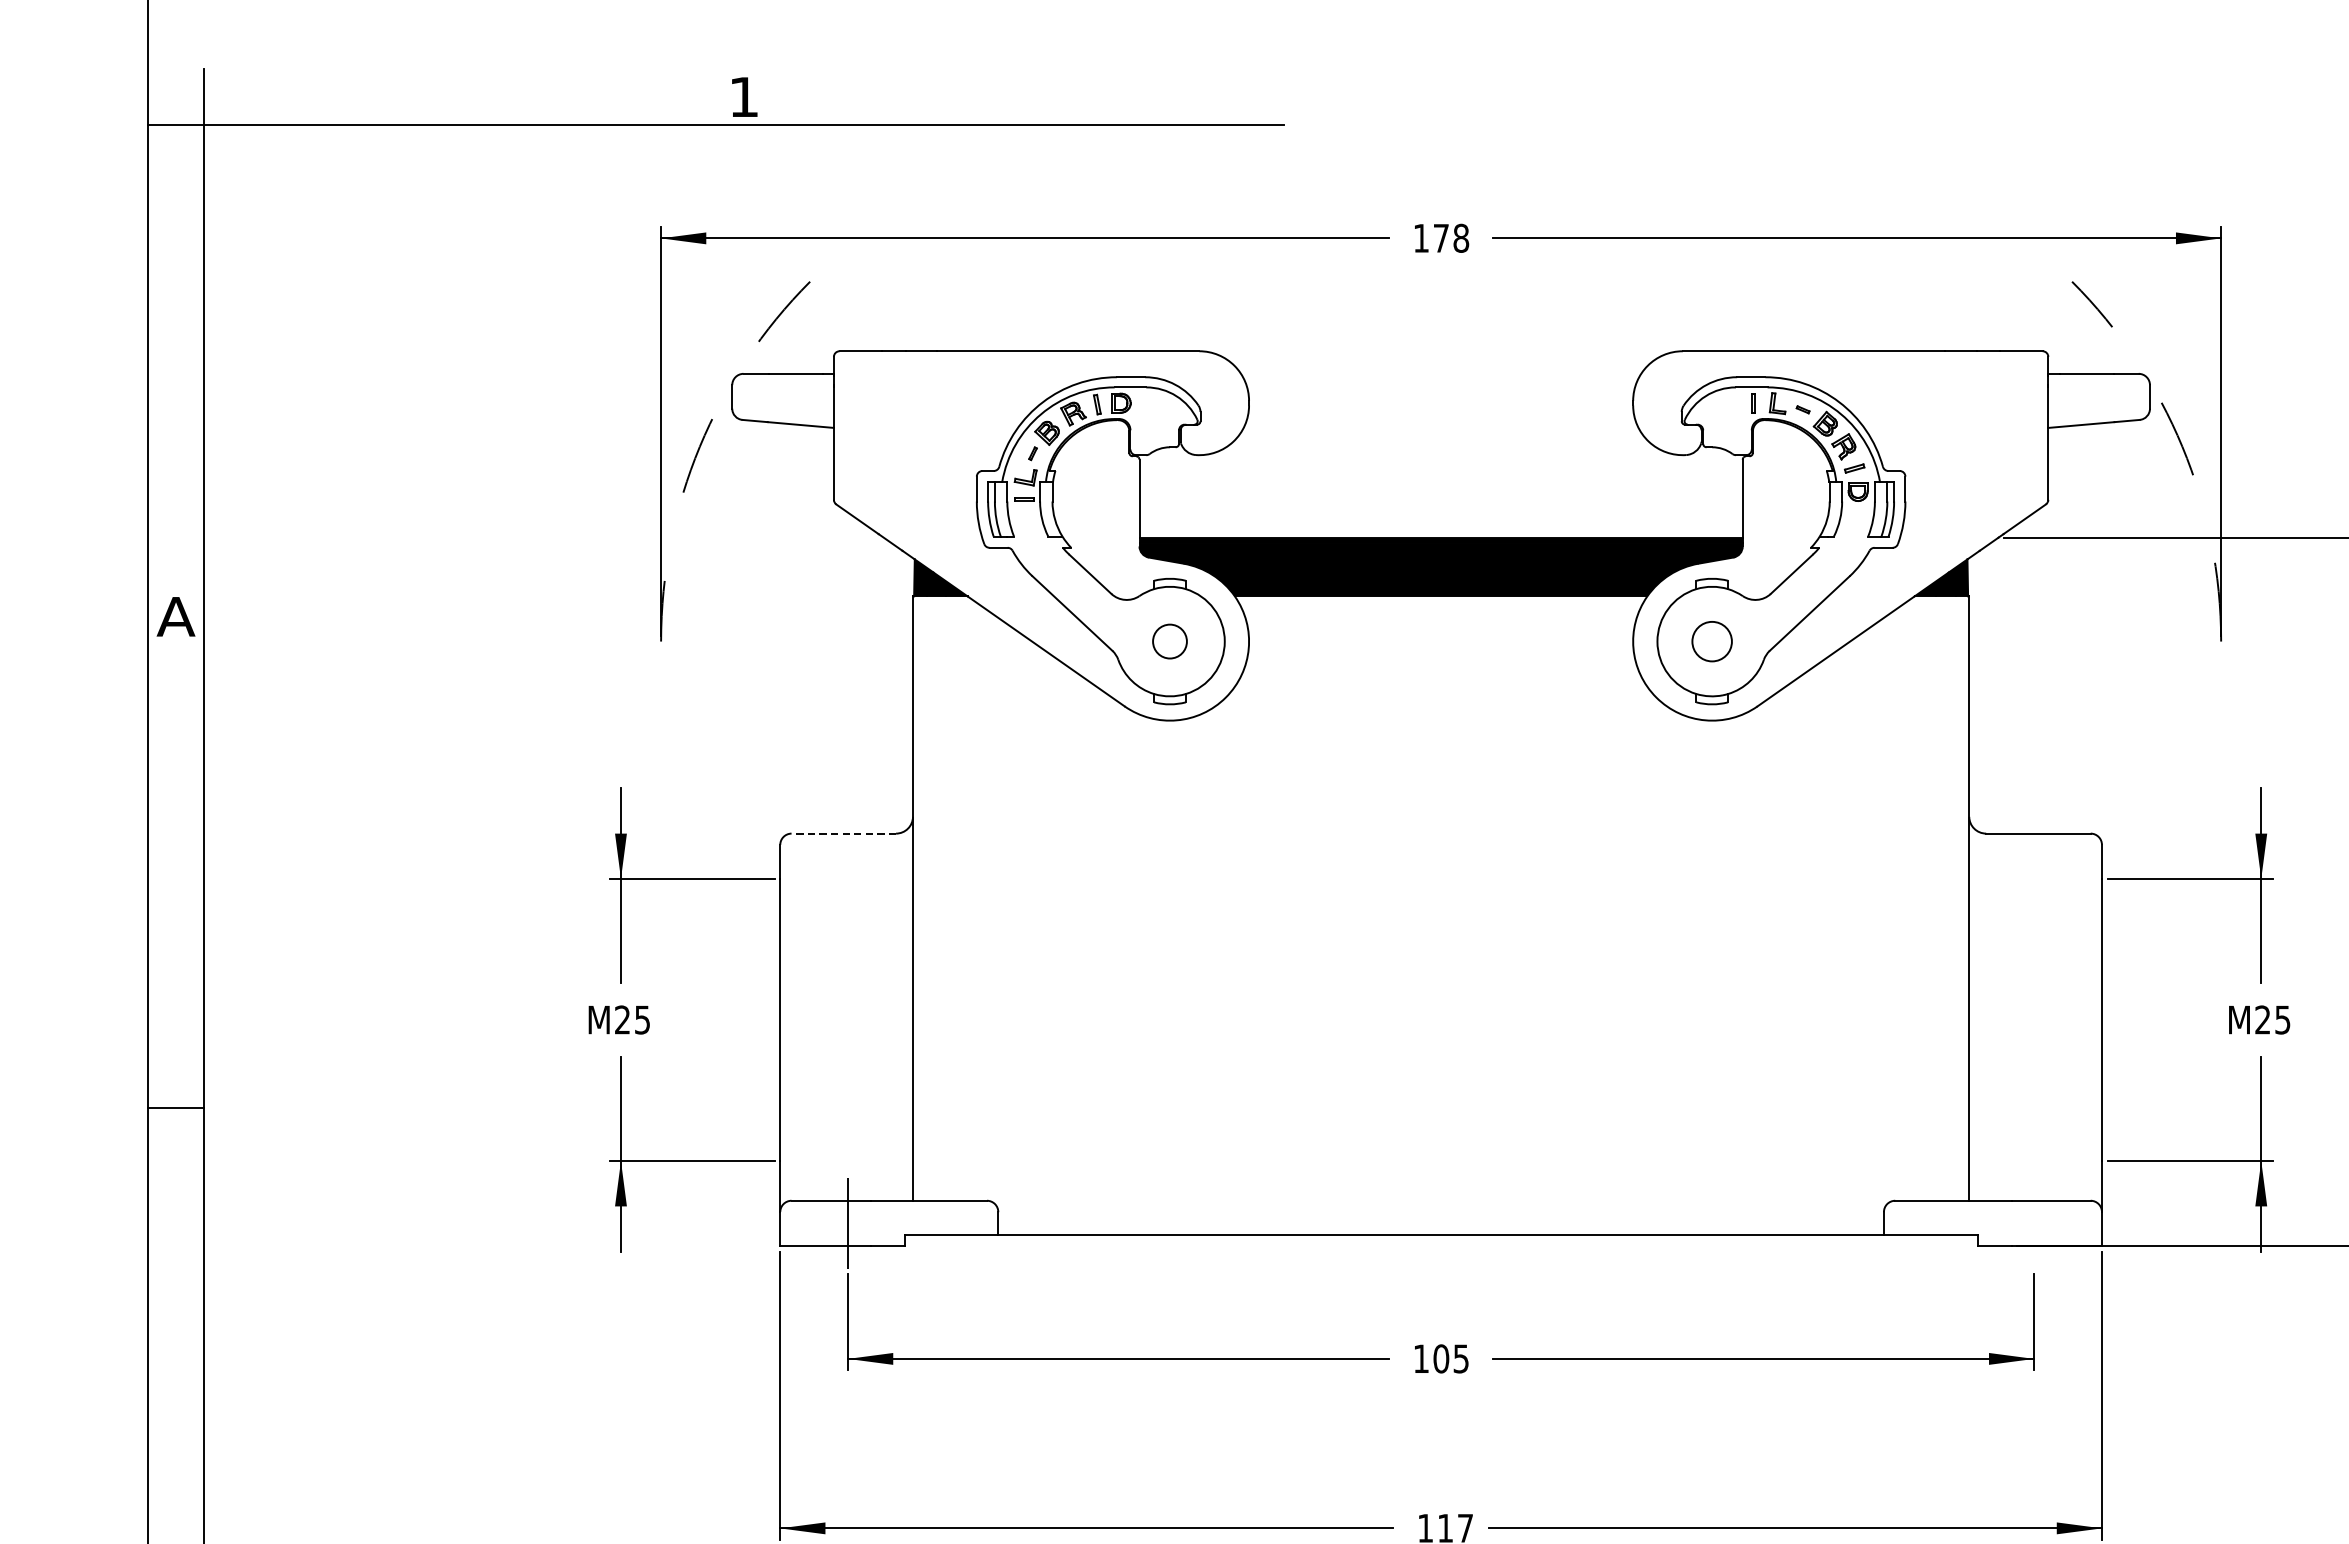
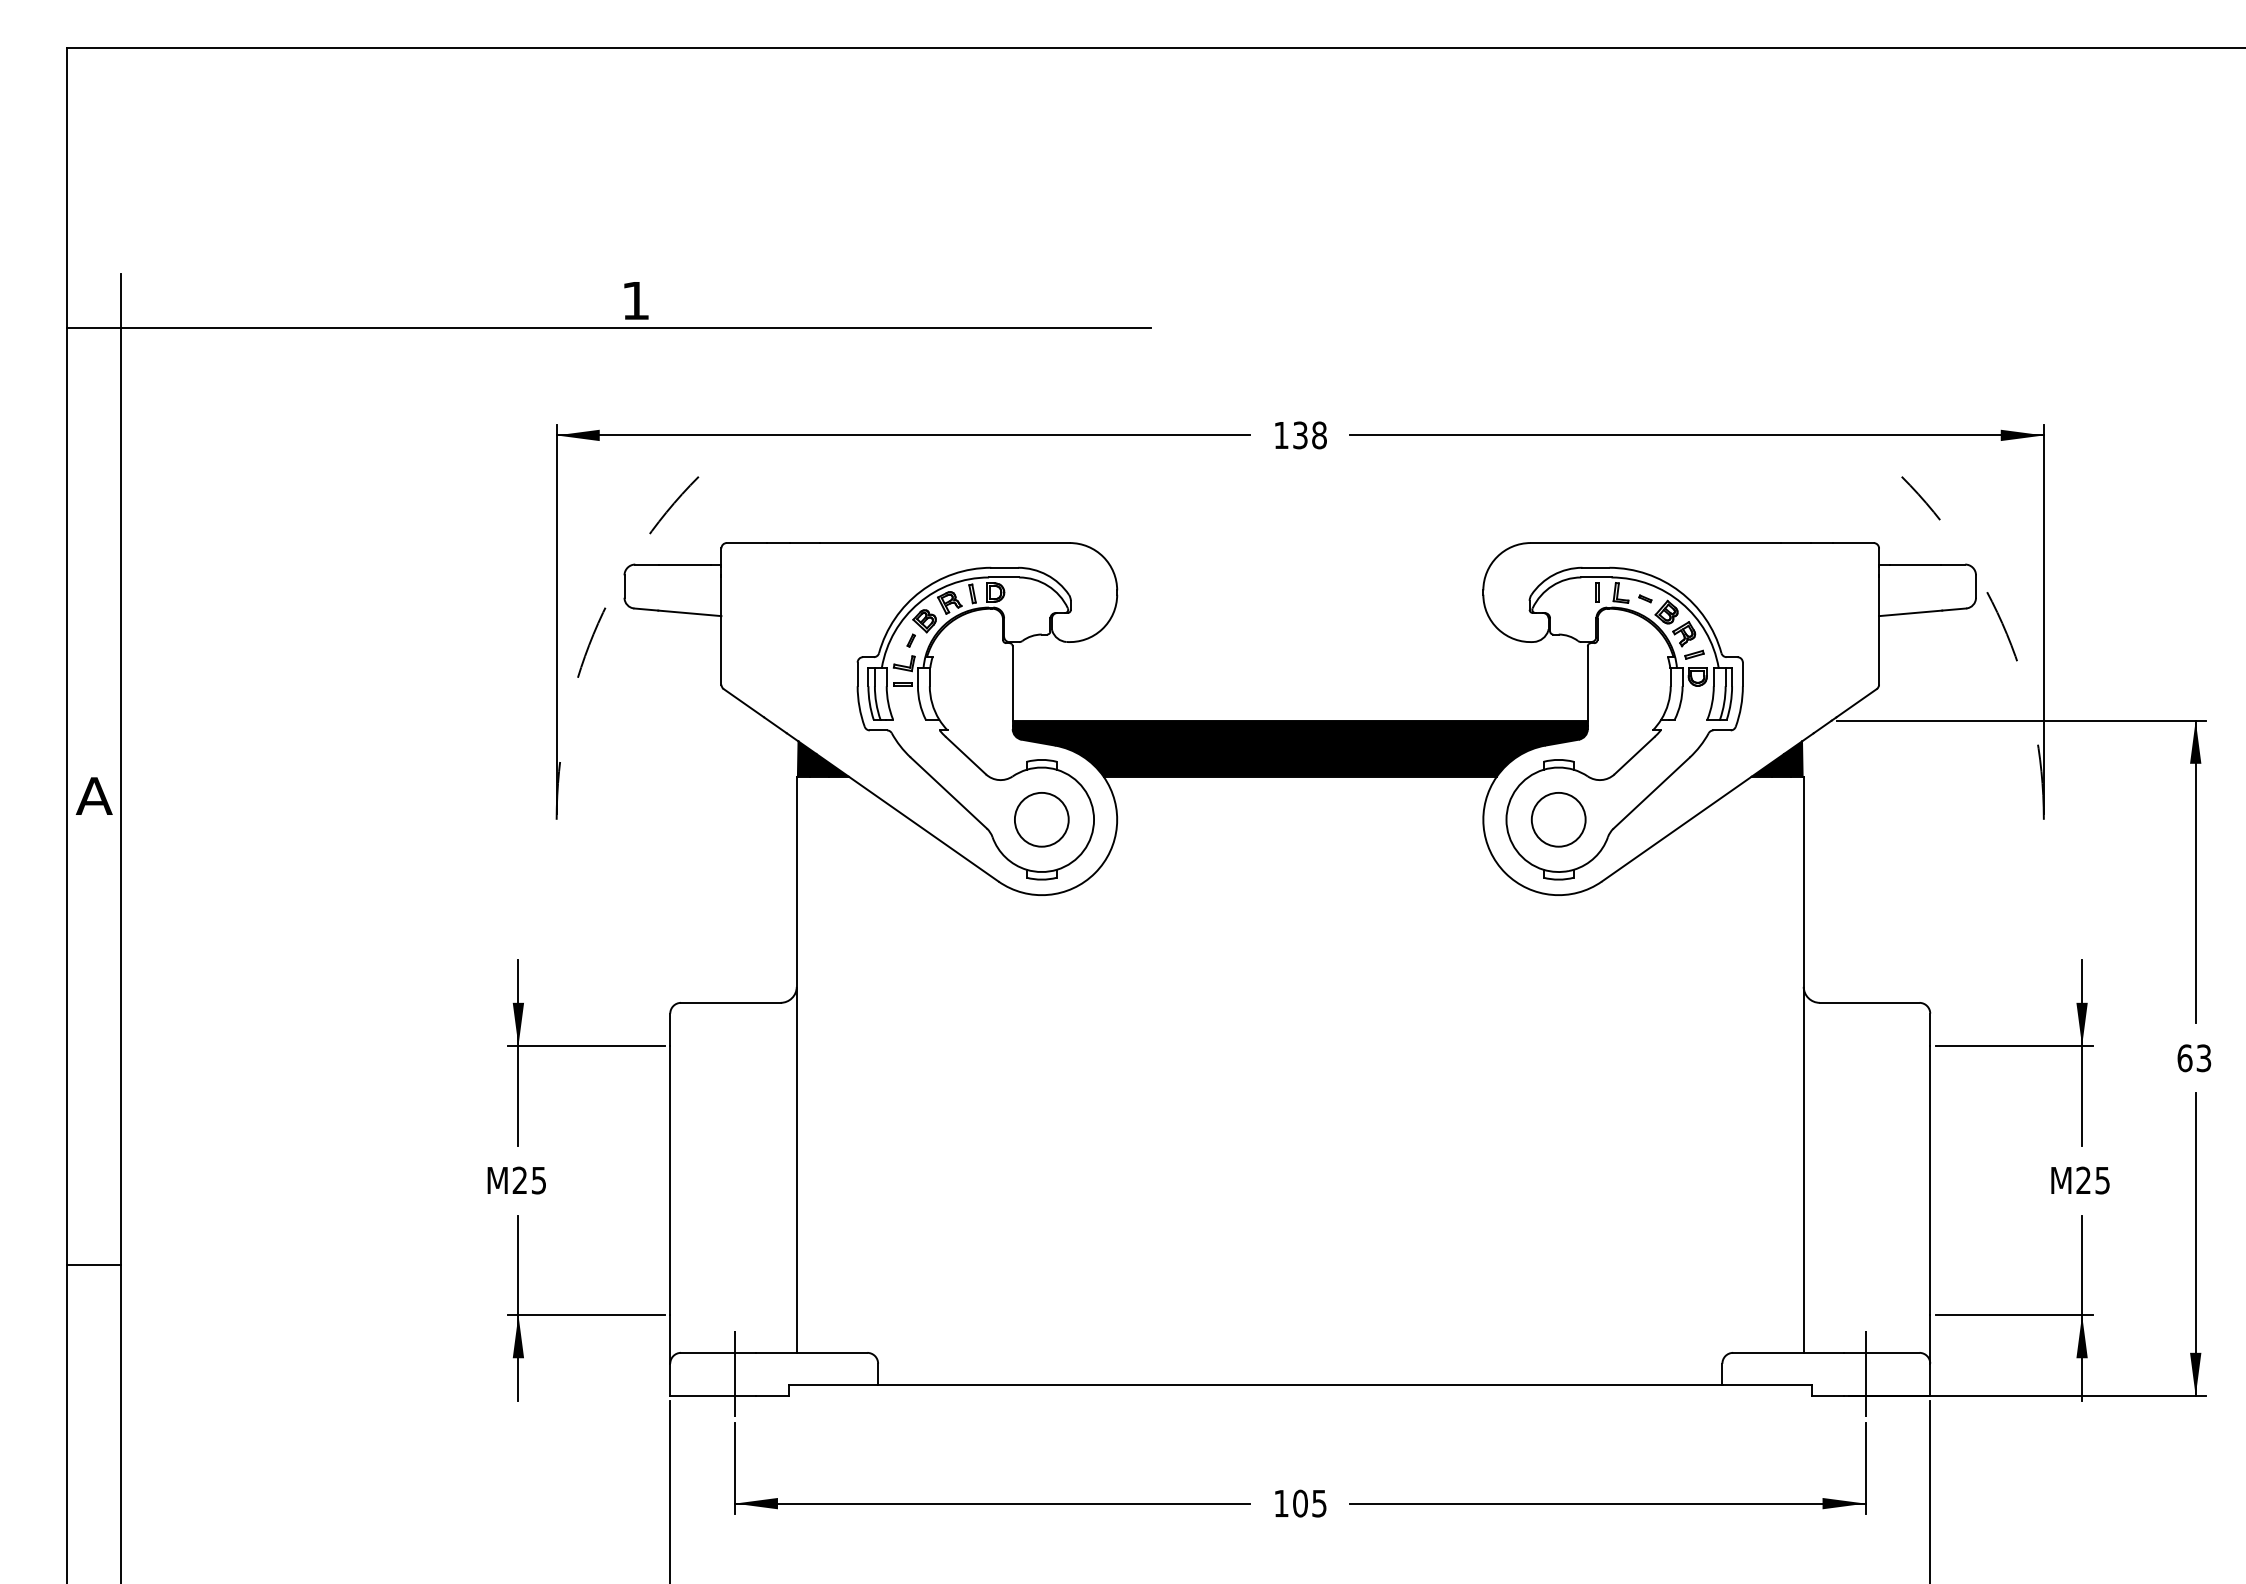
text: (1441, 238) -> (1300, 435), 178 -> 138
circle: (1169, 641) -> (1041, 819), size x1.67
circle: (1712, 641) -> (1558, 819), size x1.43
line: (843, 833) -> (730, 1002), dashed -> solid
line: (2034, 1223) -> (1865, 1374), added

